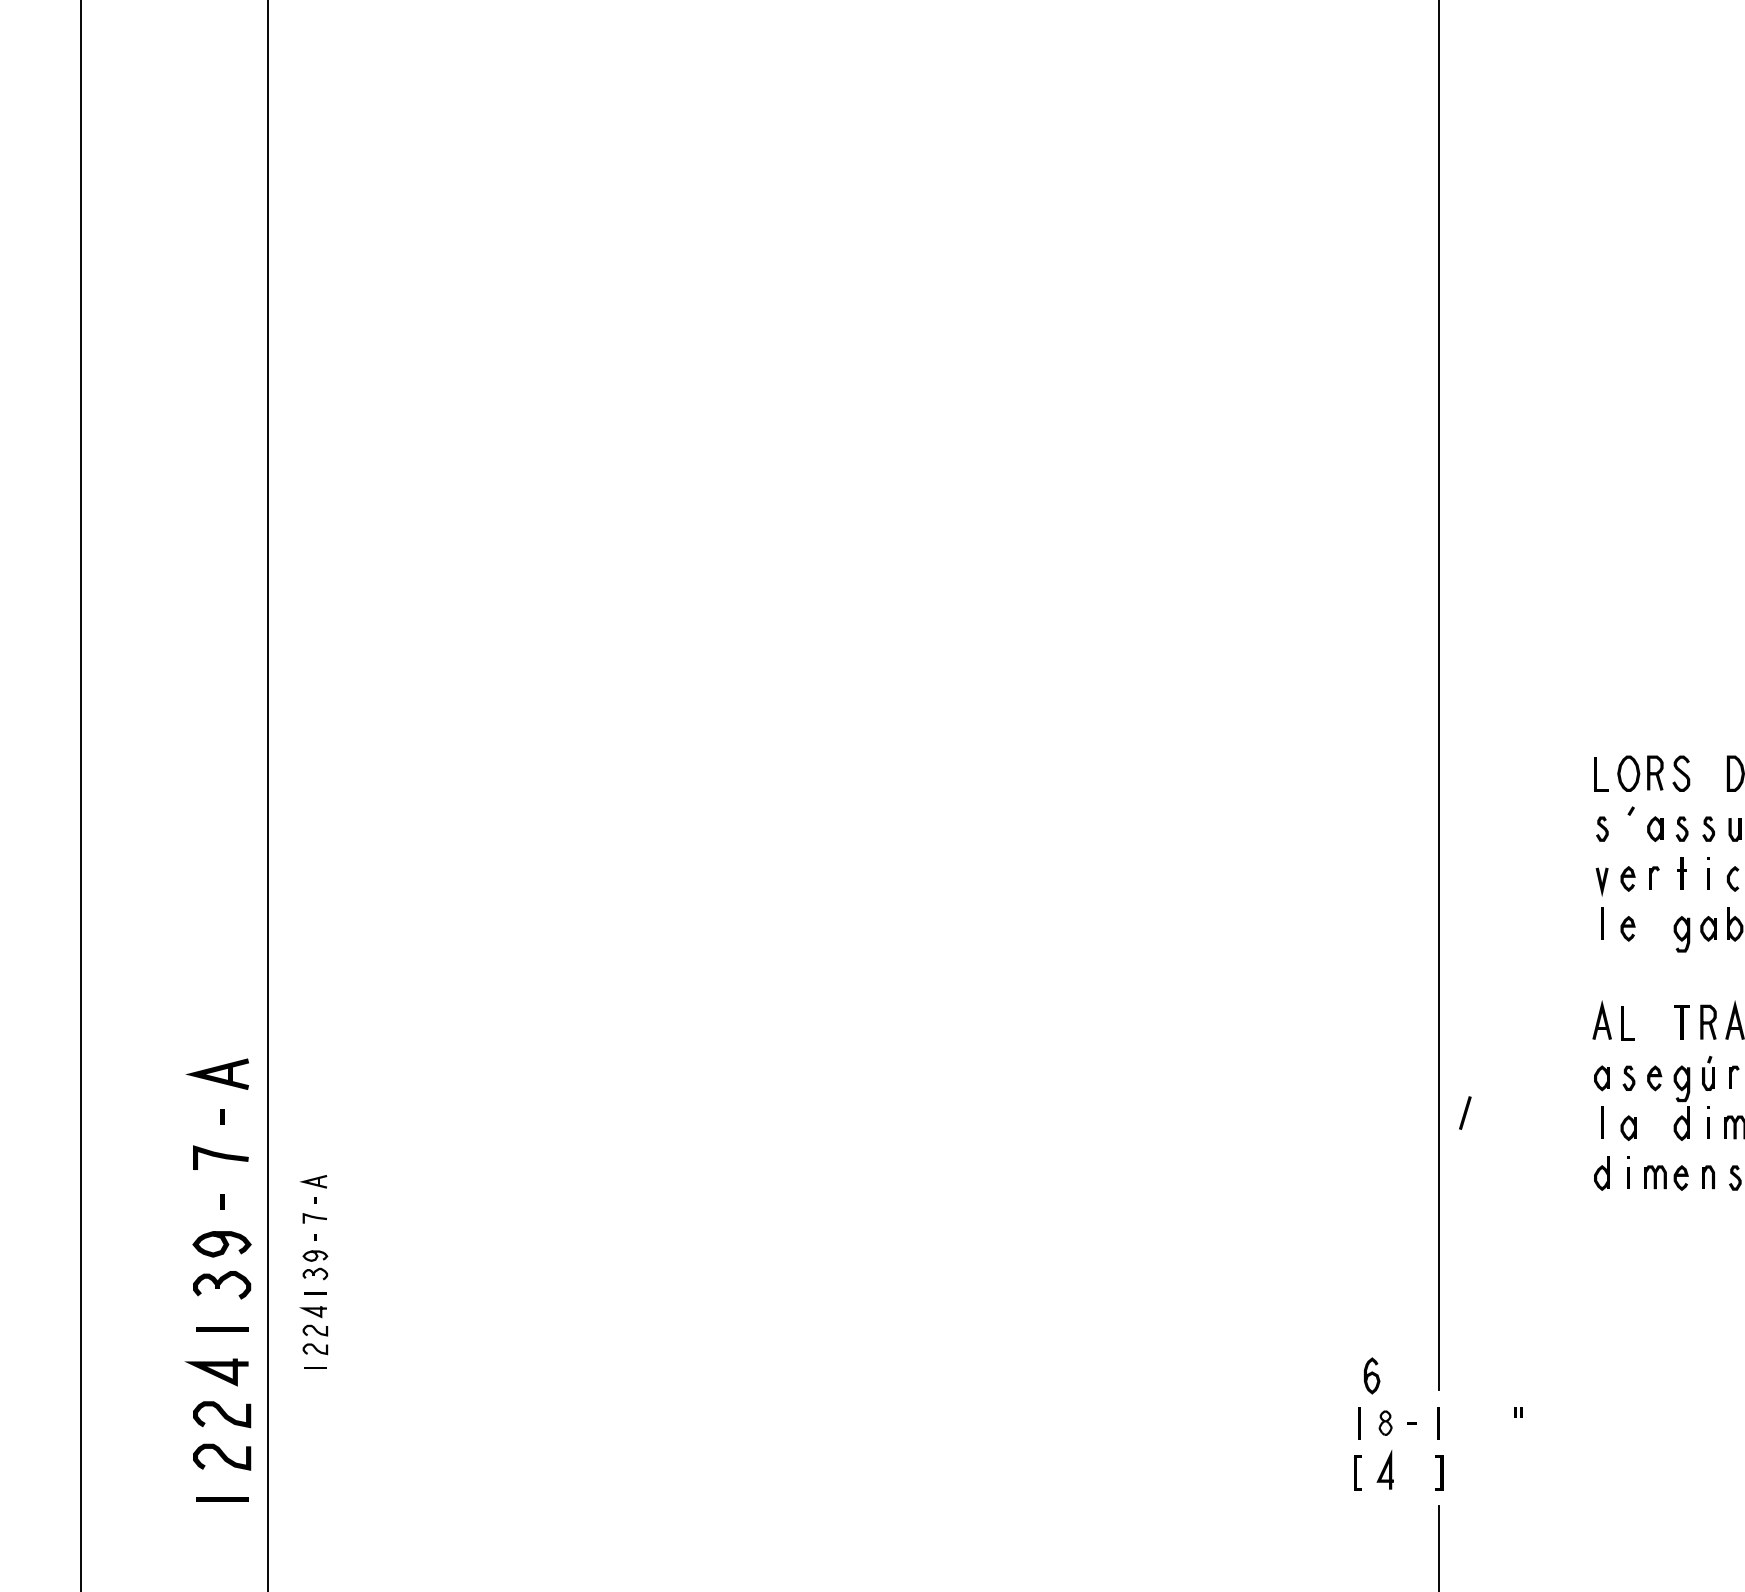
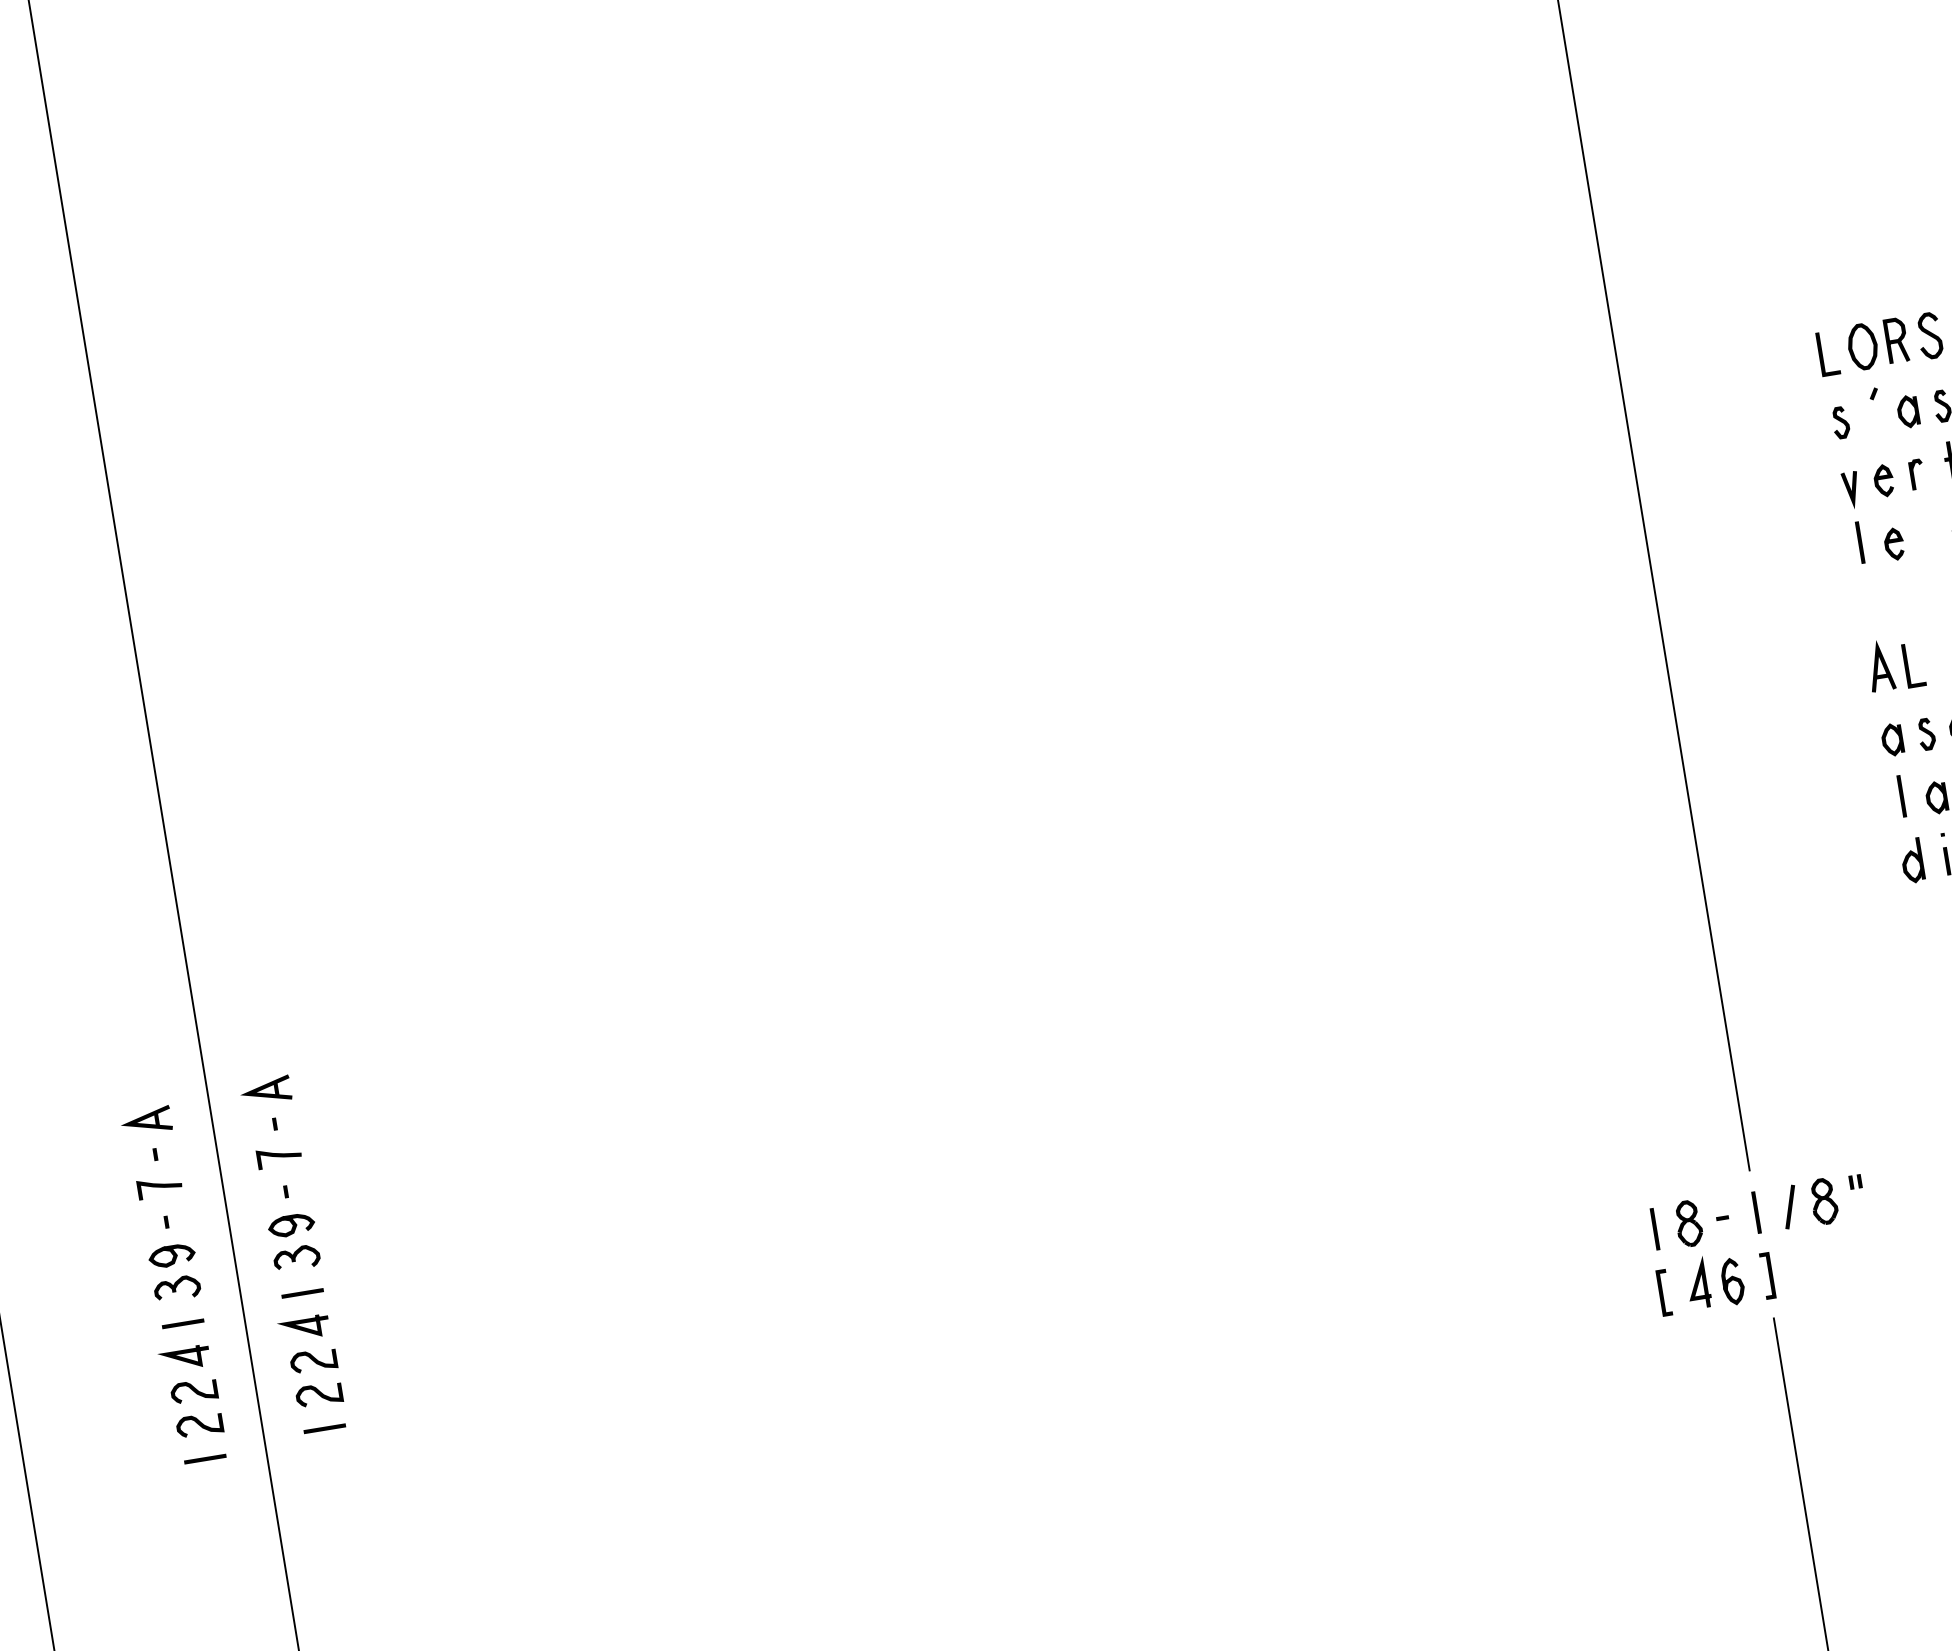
line: (1465, 1112) -> (1790, 1206), moved
part: (313, 1271) -> (293, 1254), size x1.43
part: (218, 1279) -> (173, 1284), size x0.62
curve: (1372, 1374) -> (1733, 1279), moved
part: (1385, 1423) -> (1688, 1224), size x1.43
part: (1491, 1423) -> (1823, 1202), added

